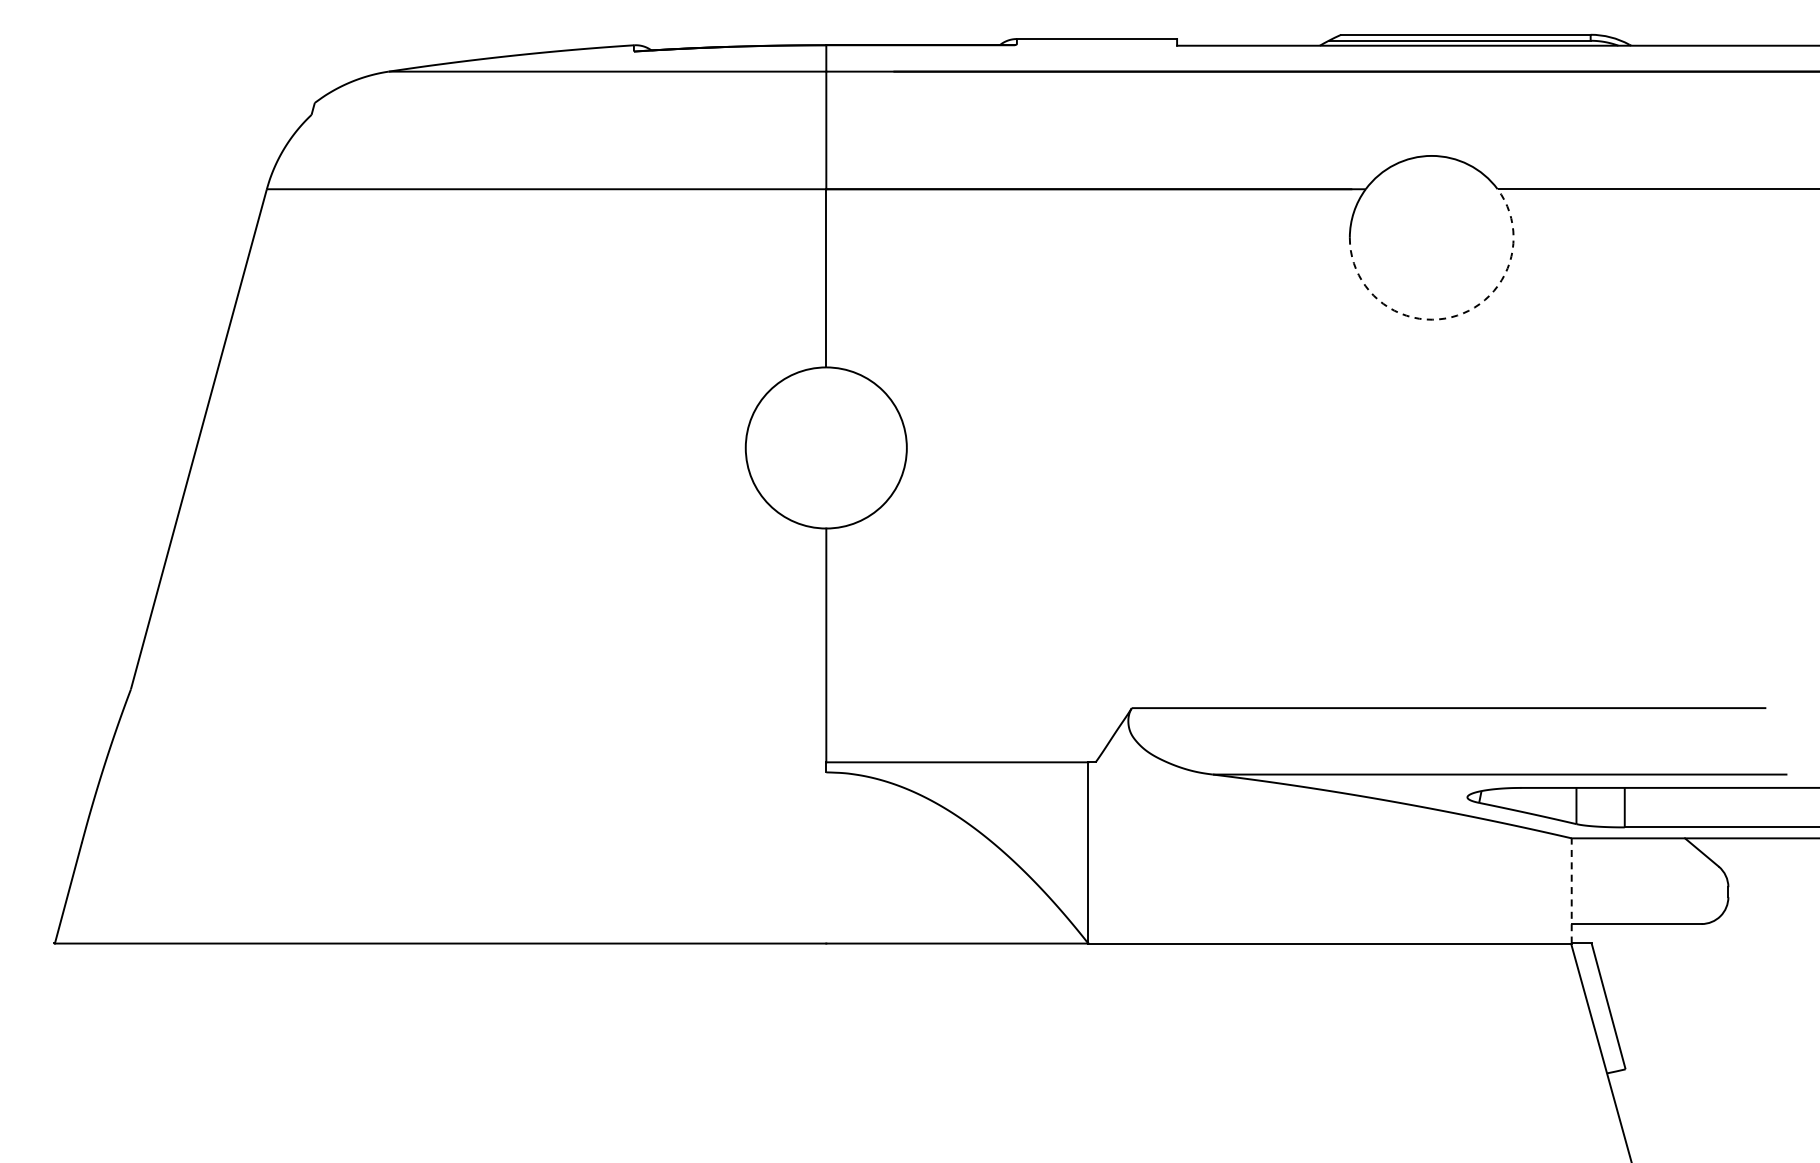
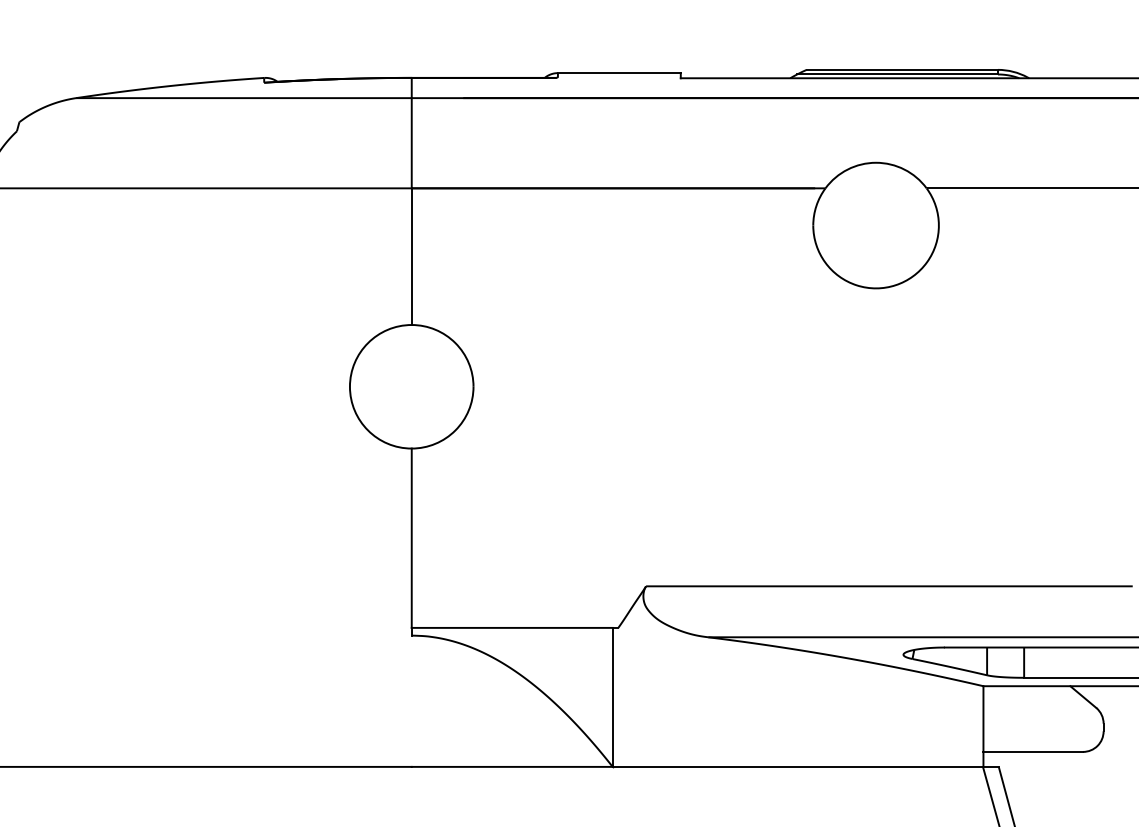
arc: (1457, 315) -> (895, 285), dashed -> solid
line: (1571, 890) -> (983, 726), dashed -> solid

